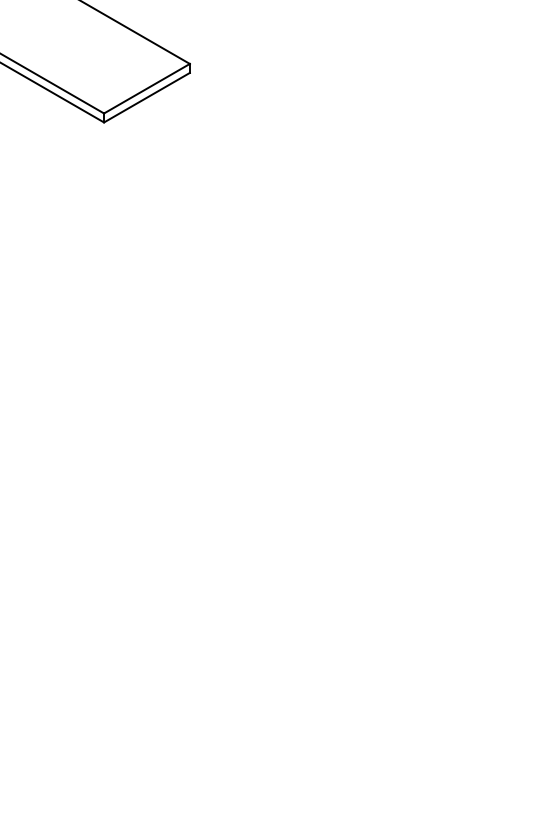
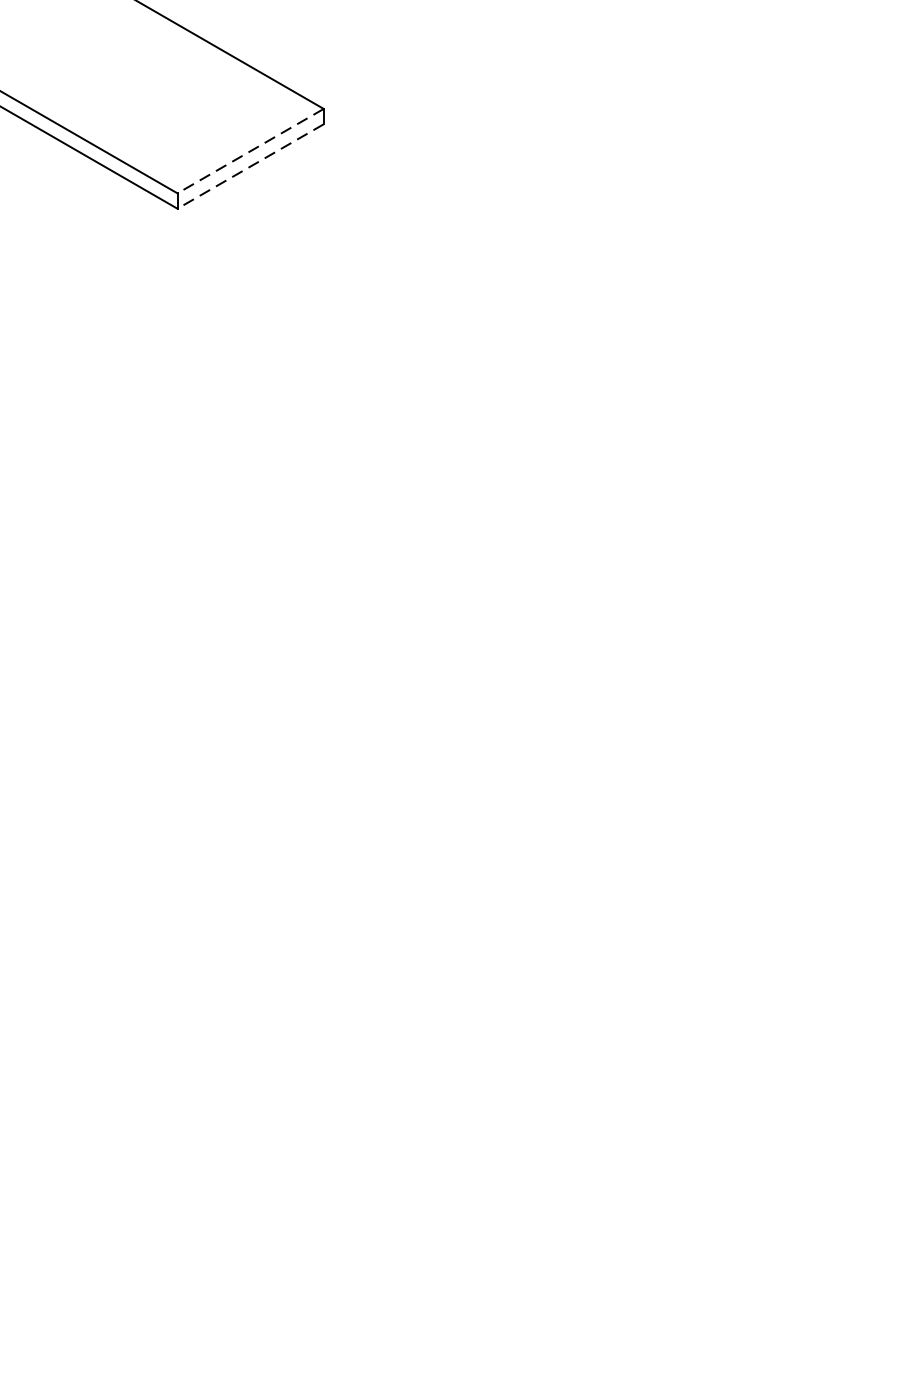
line: (146, 88) -> (249, 150), solid -> dashed
line: (146, 97) -> (249, 166), solid -> dashed

